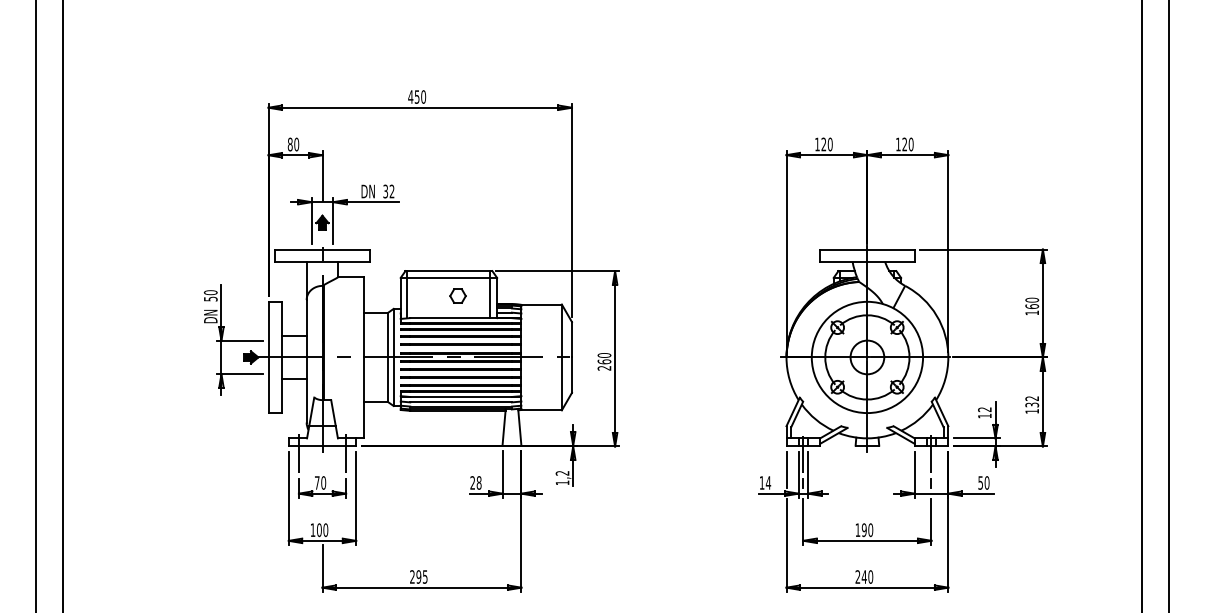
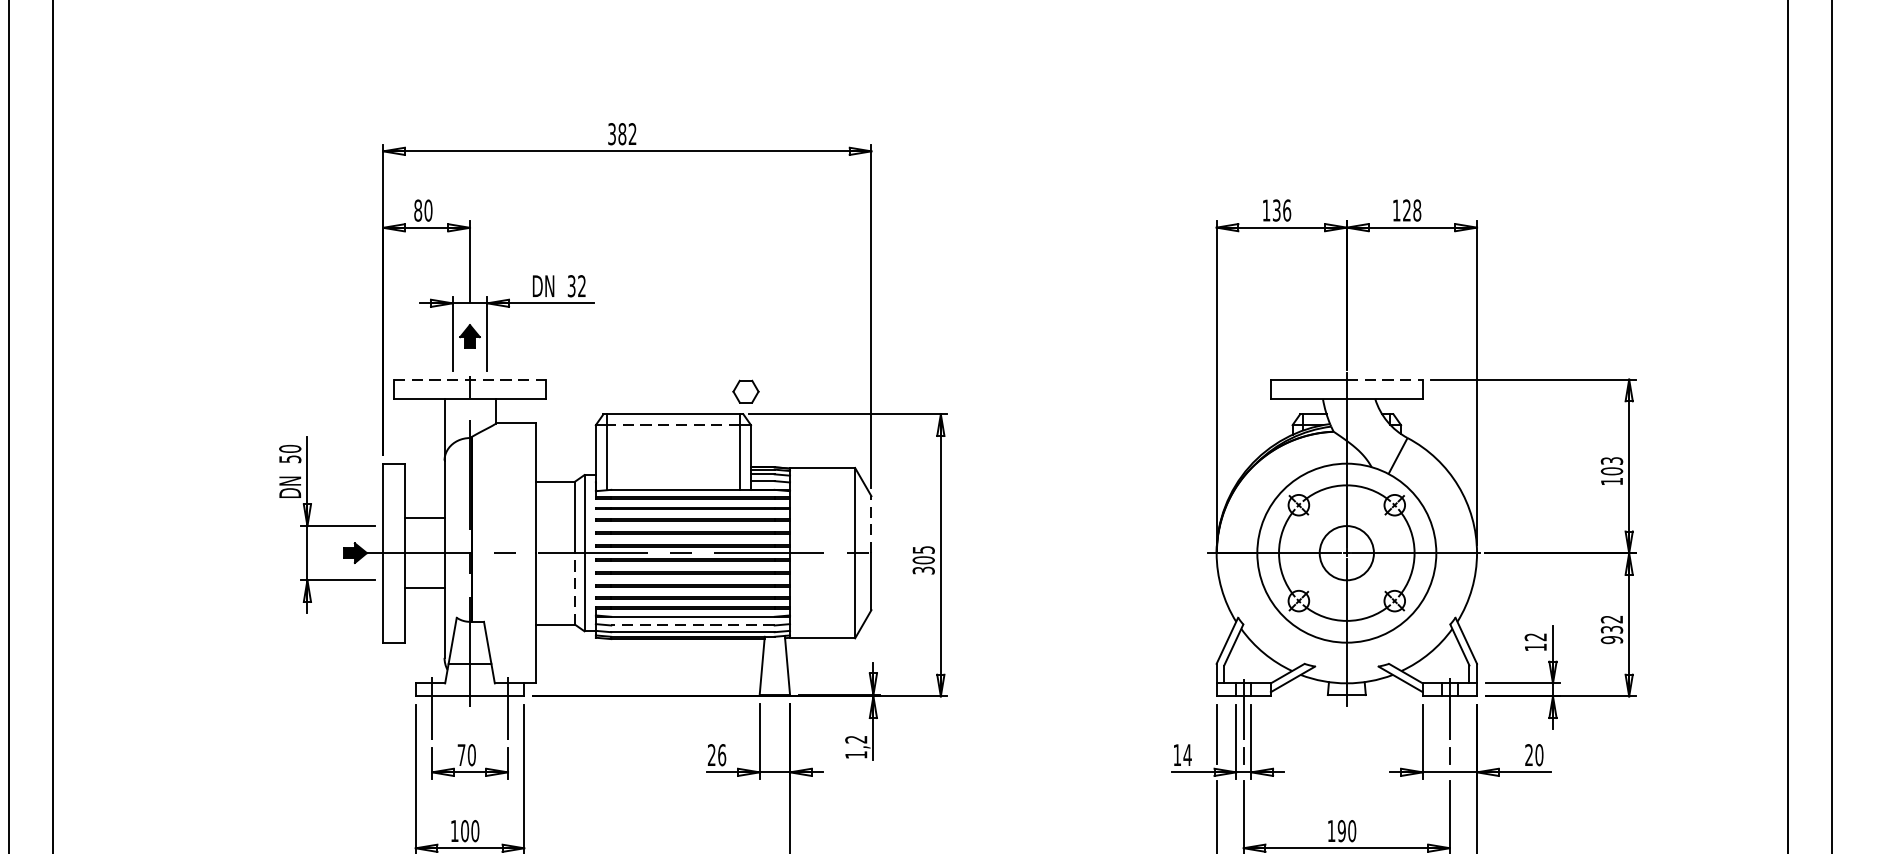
text: (417, 96) -> (622, 133), 450 -> 382
text: (826, 144) -> (1280, 210), 120 -> 136
text: (910, 144) -> (1416, 210), 120 -> 128
line: (323, 249) -> (471, 379), solid -> dashed
line: (891, 249) -> (1385, 379), solid -> dashed
line: (448, 277) -> (672, 424), solid -> dashed
part: (457, 295) -> (745, 390), moved
text: (1032, 302) -> (1612, 464), 160 -> 103
line: (571, 339) -> (870, 524), solid -> dashed
text: (604, 361) -> (923, 559), 260 -> 305
line: (387, 379) -> (574, 588), solid -> dashed
line: (461, 402) -> (693, 625), solid -> dashed
text: (1032, 411) -> (1612, 640), 132 -> 932
text: (478, 482) -> (721, 754), 28 -> 26
text: (980, 482) -> (1528, 754), 50 -> 20

